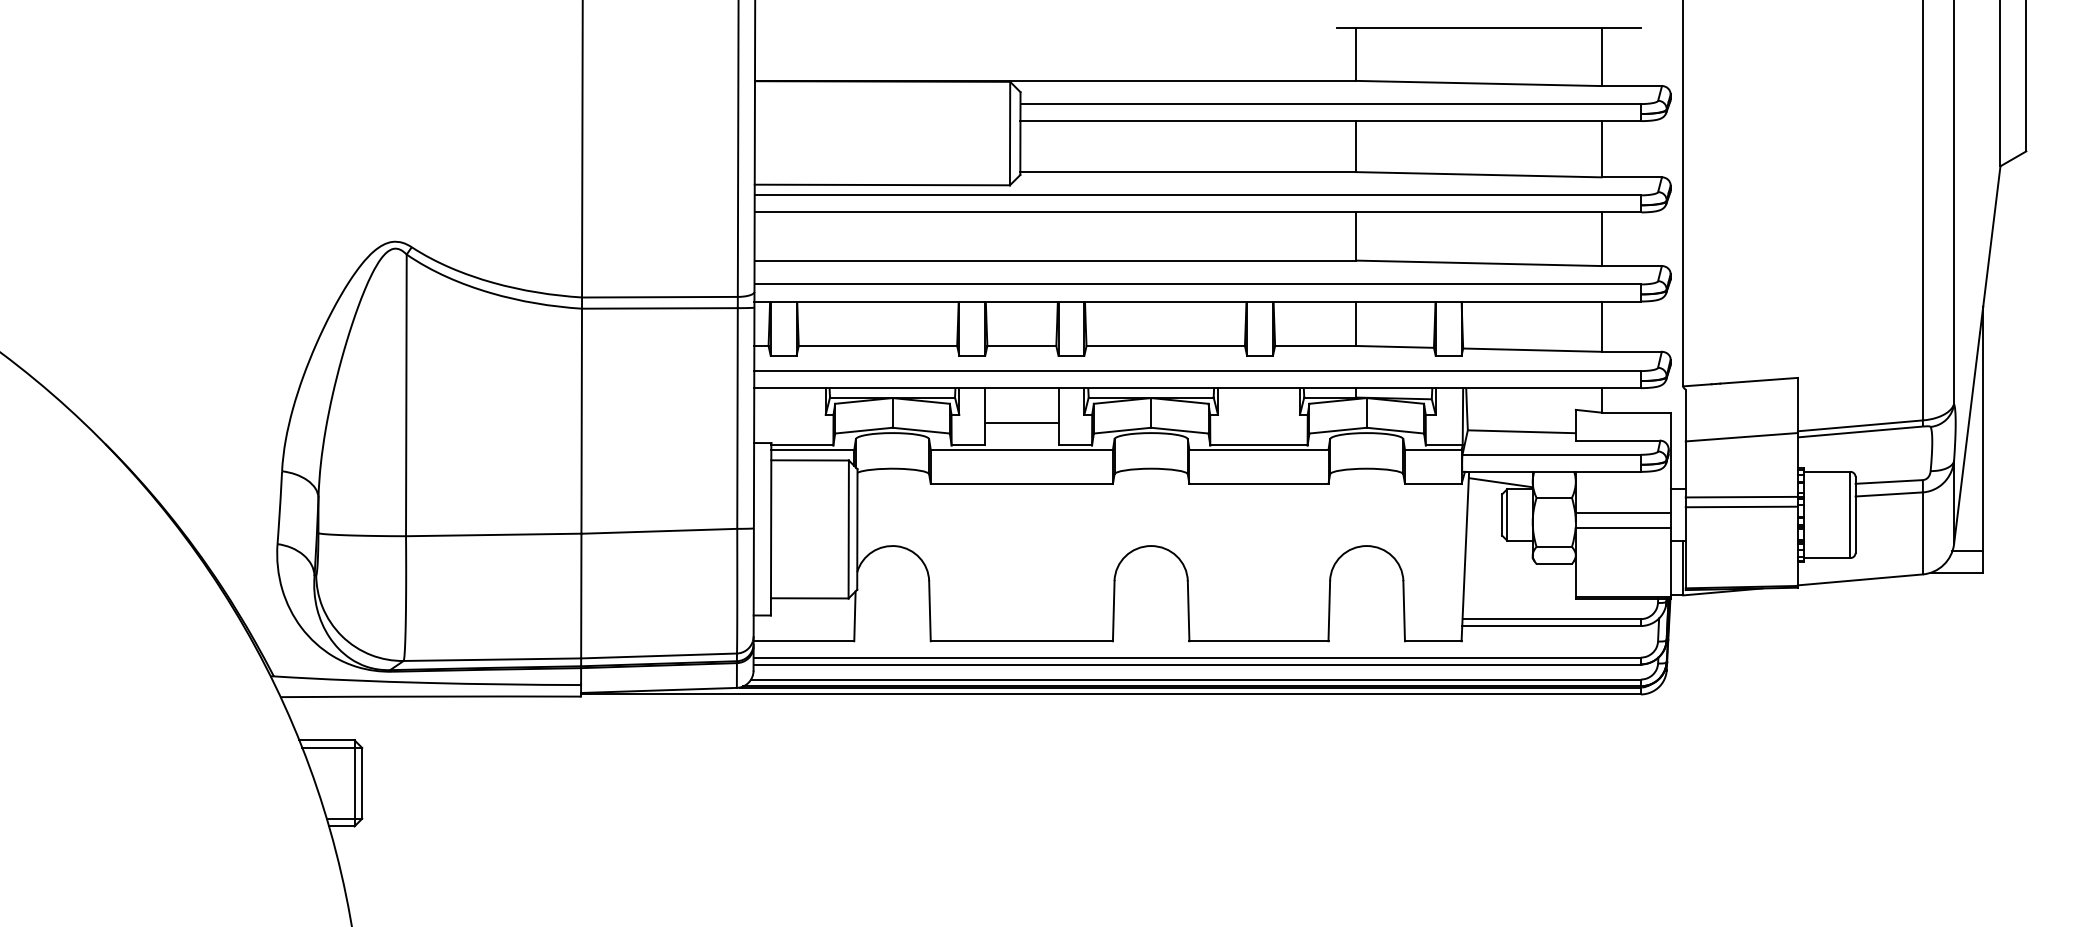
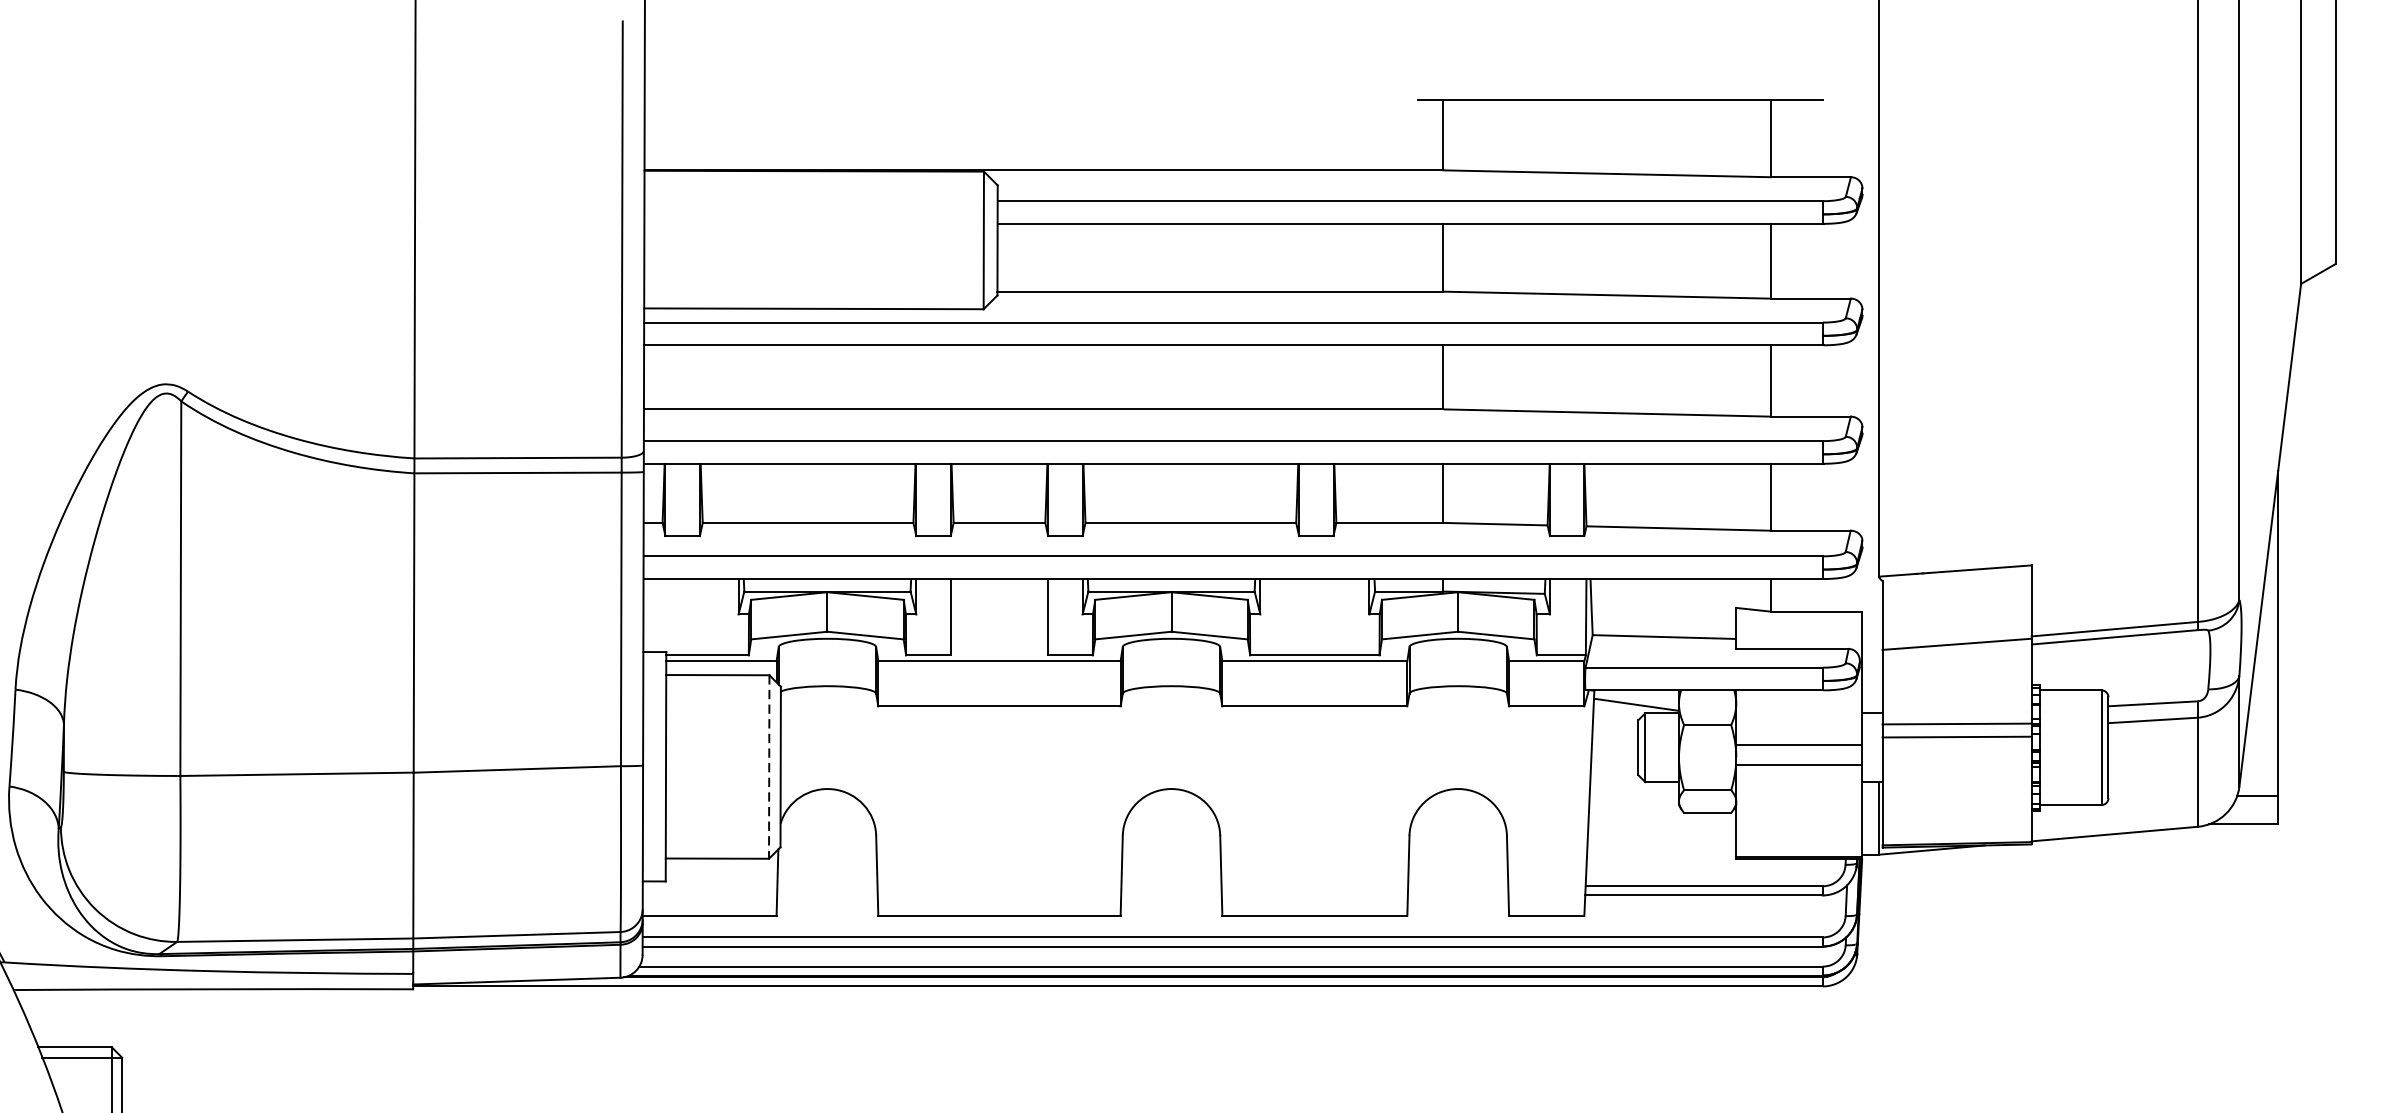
line: (1021, 423) -> (999, 626), removed
line: (848, 529) -> (768, 767), solid -> dashed

